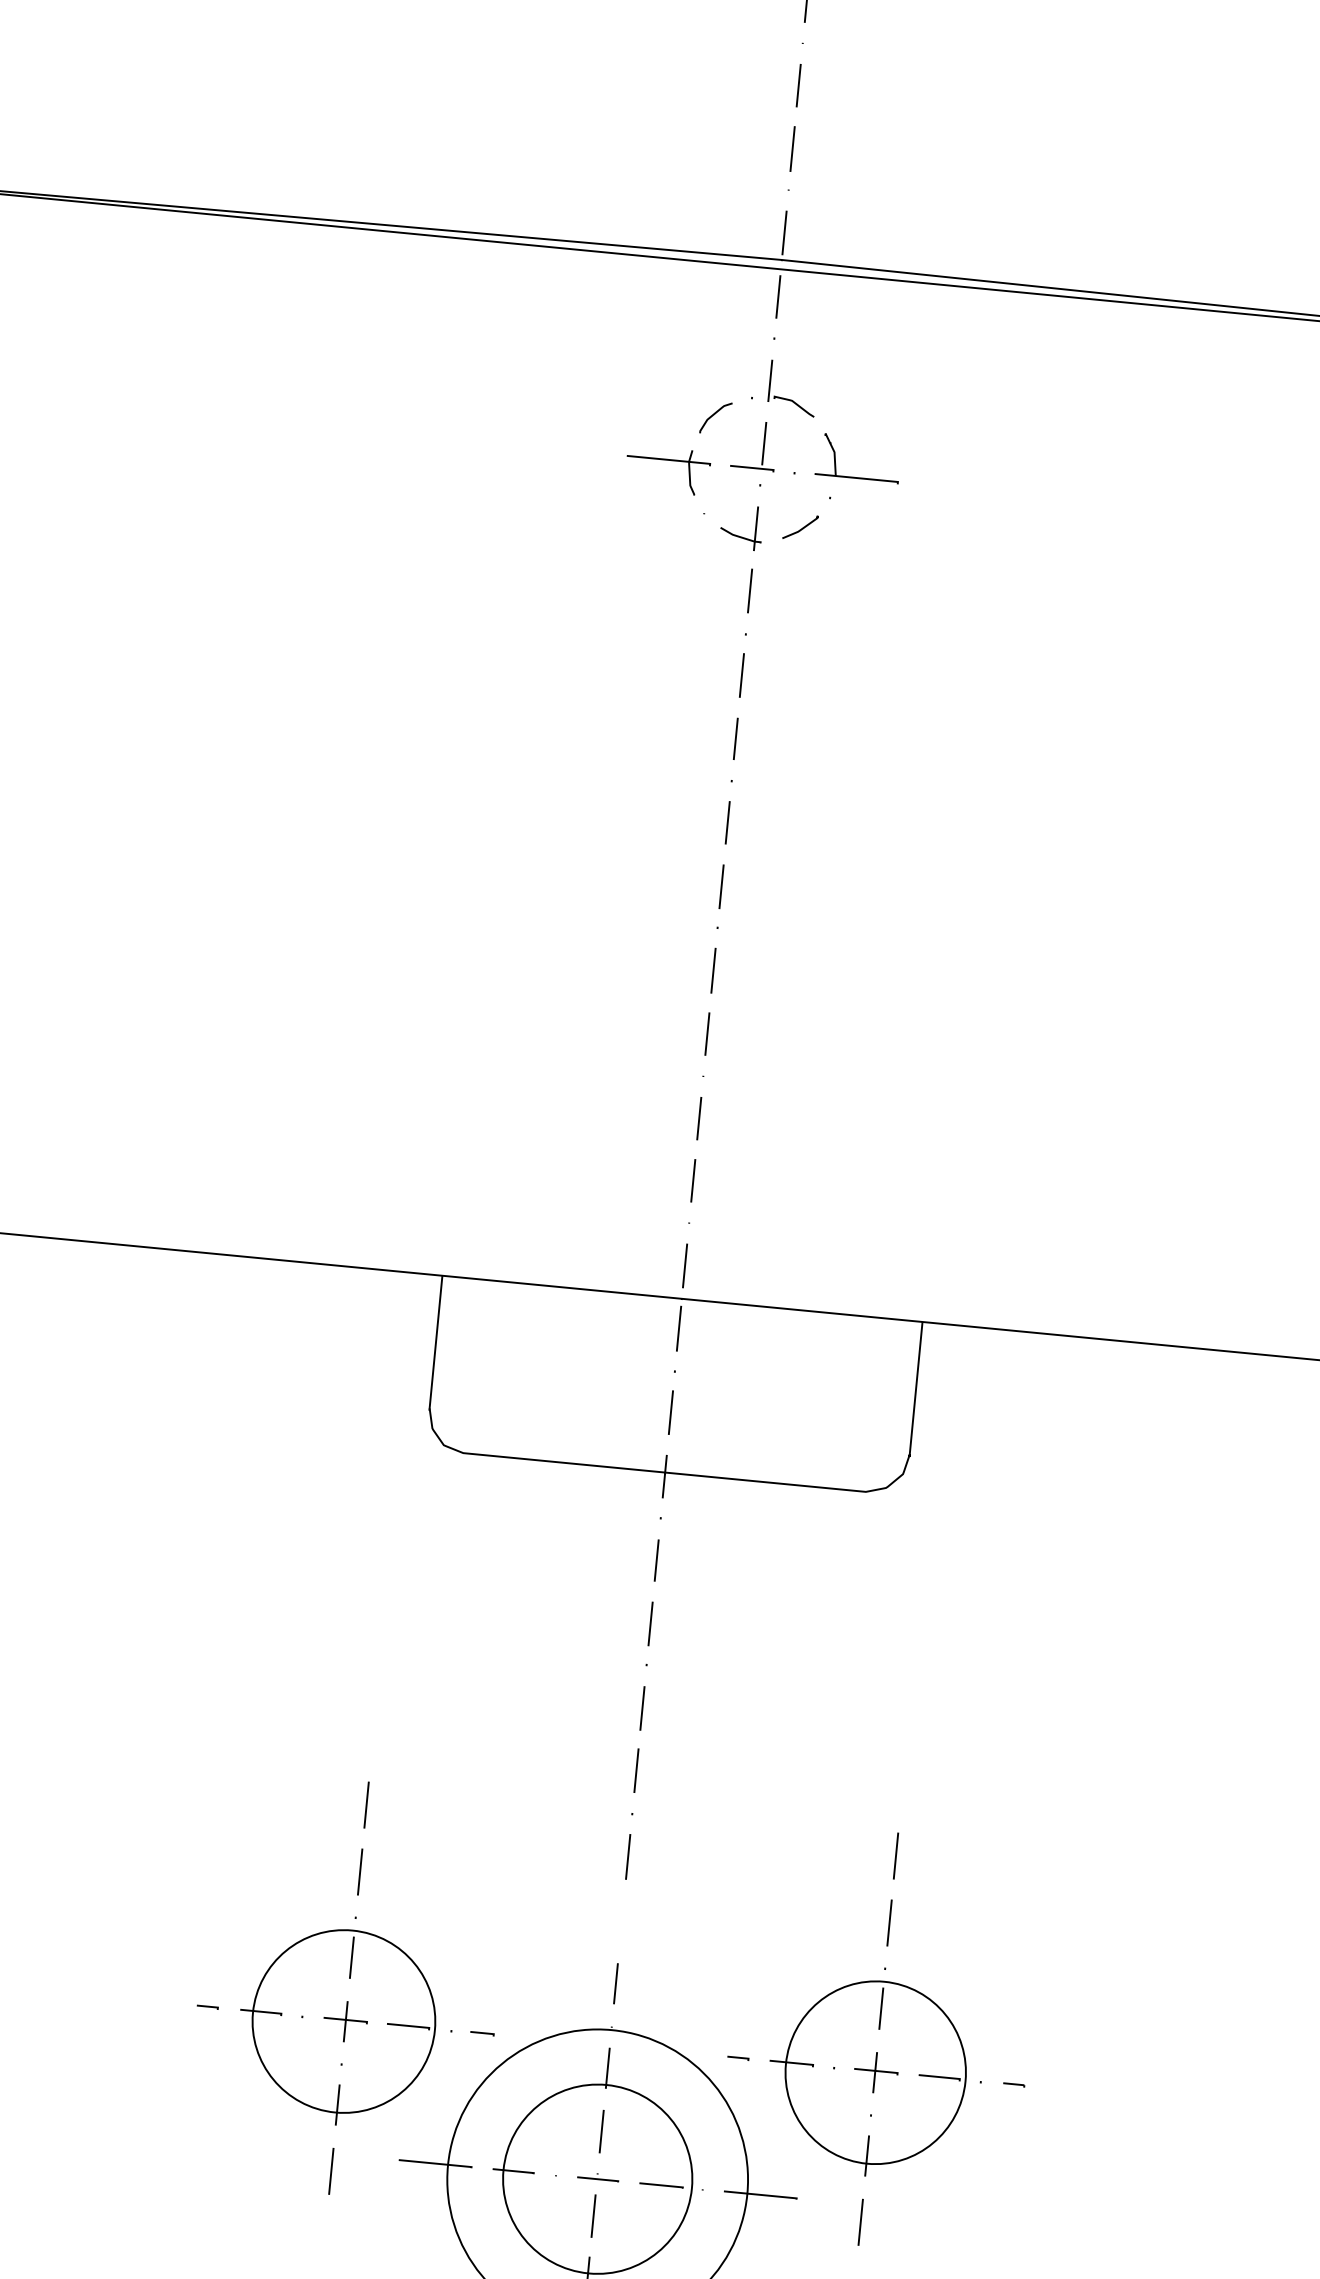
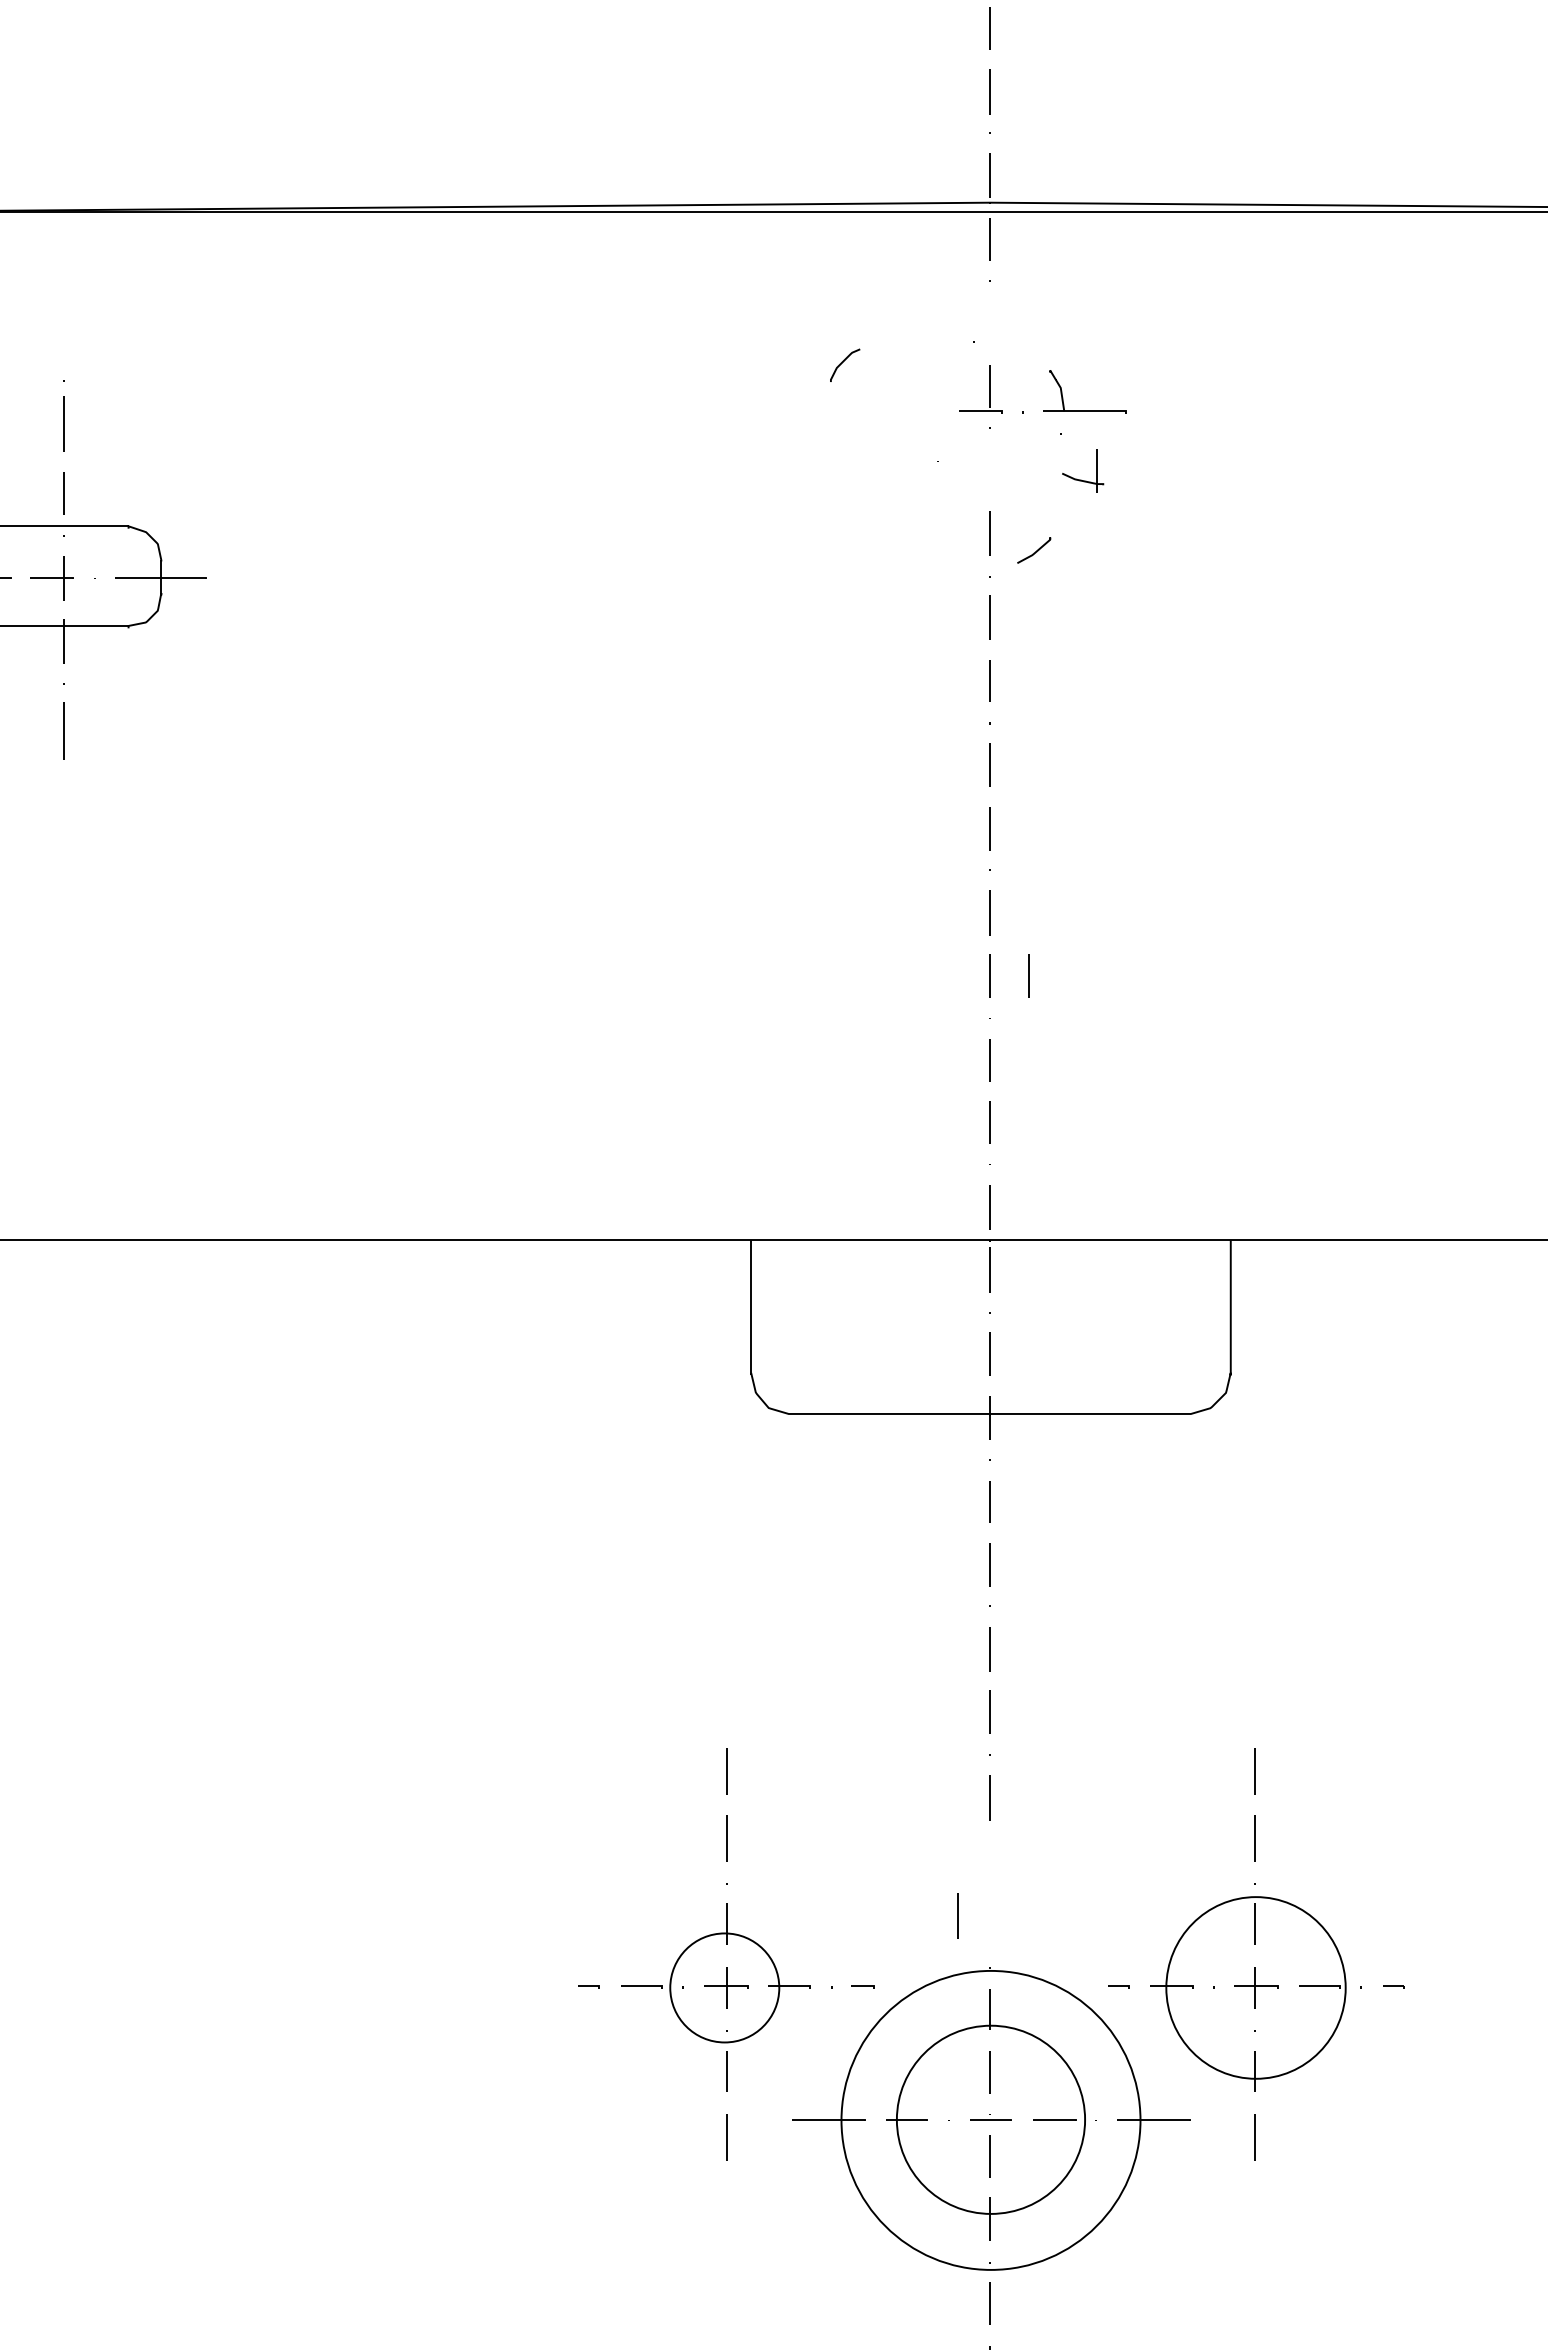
part: (789, 398) -> (1011, 339), removed
curve: (714, 414) -> (843, 362), moved
part: (668, 460) -> (897, 411), removed
curve: (801, 528) -> (1035, 551), moved
part: (739, 535) -> (1081, 479), moved
line: (745, 1037) -> (1028, 975), added
line: (583, 1971) -> (957, 1915), added
line: (615, 1983) -> (989, 1924), removed
circle: (343, 2021) -> (724, 1987), size x0.6

